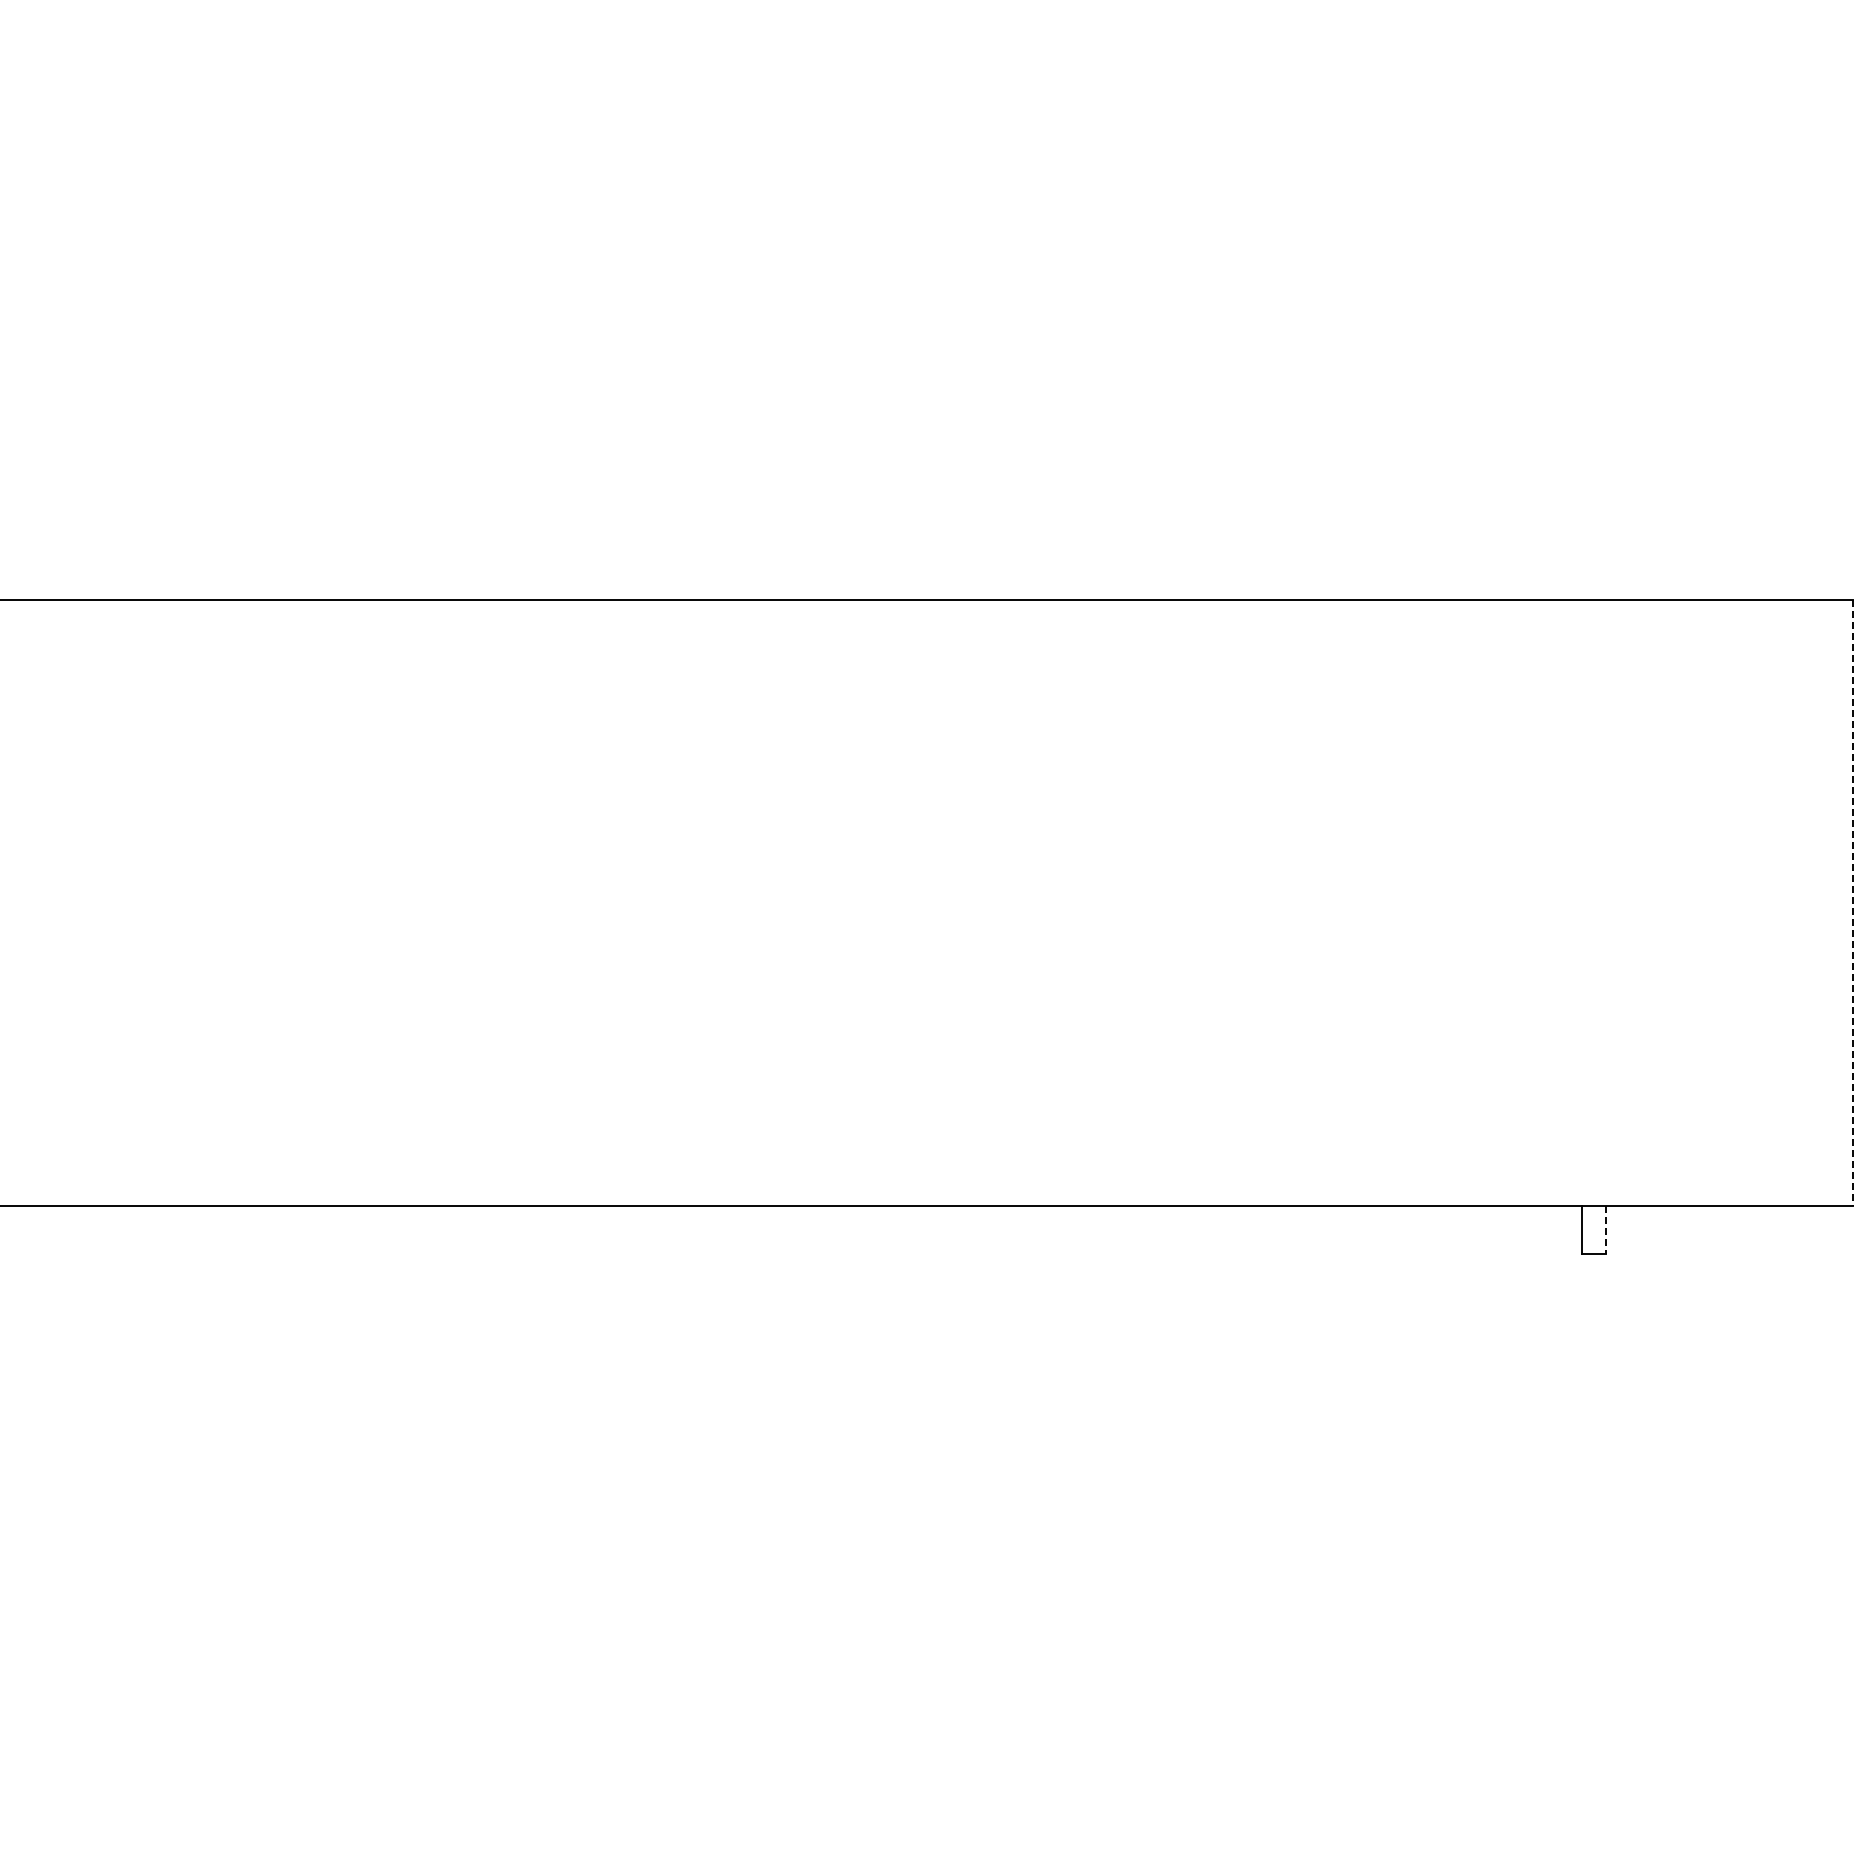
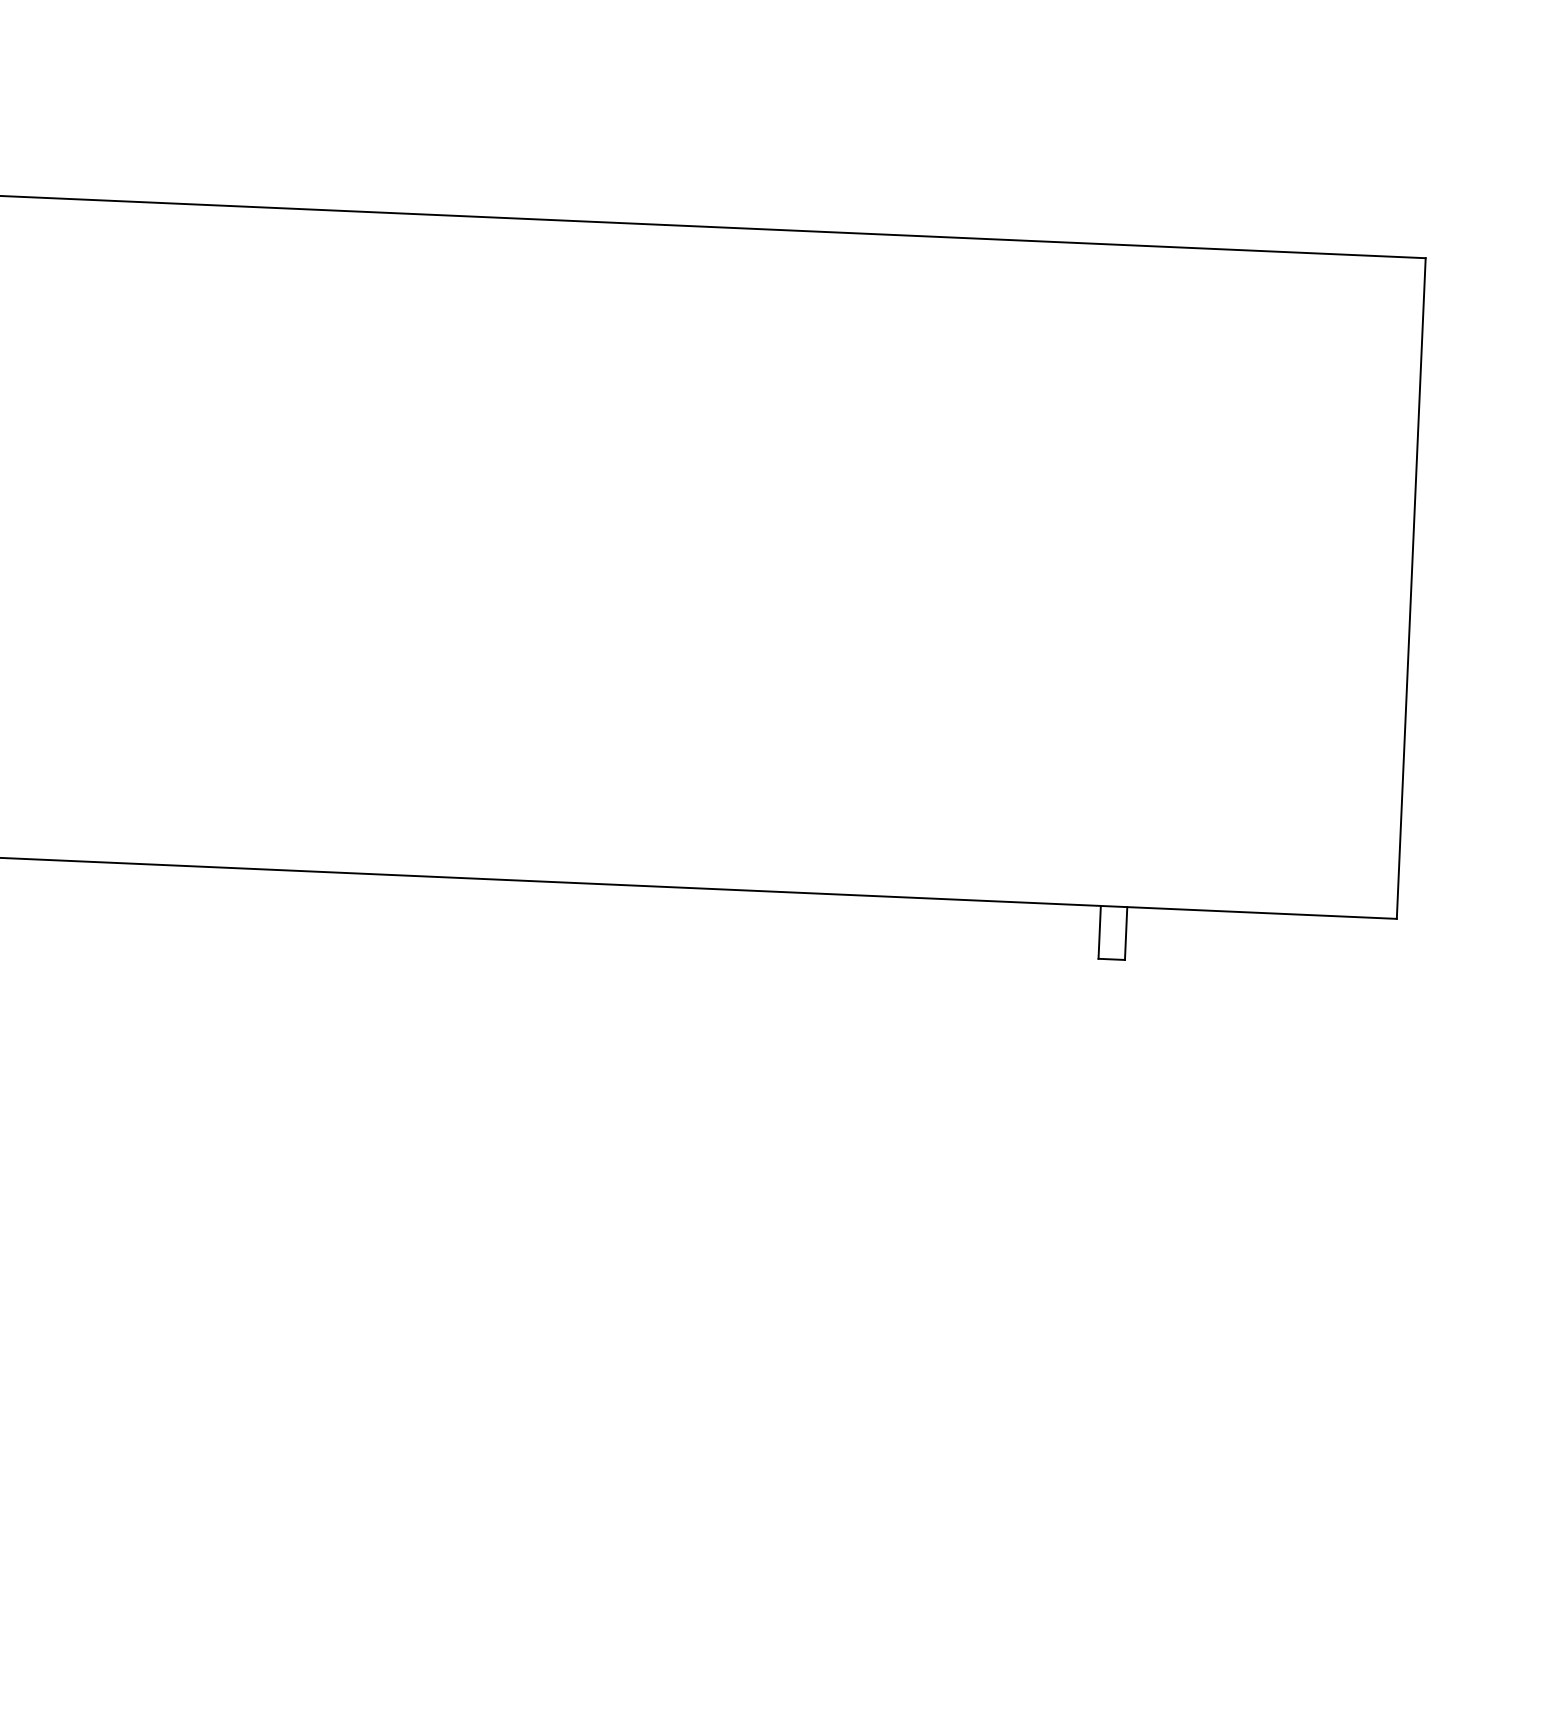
line: (1853, 902) -> (1411, 588), dashed -> solid
line: (1606, 1230) -> (1126, 934), dashed -> solid

